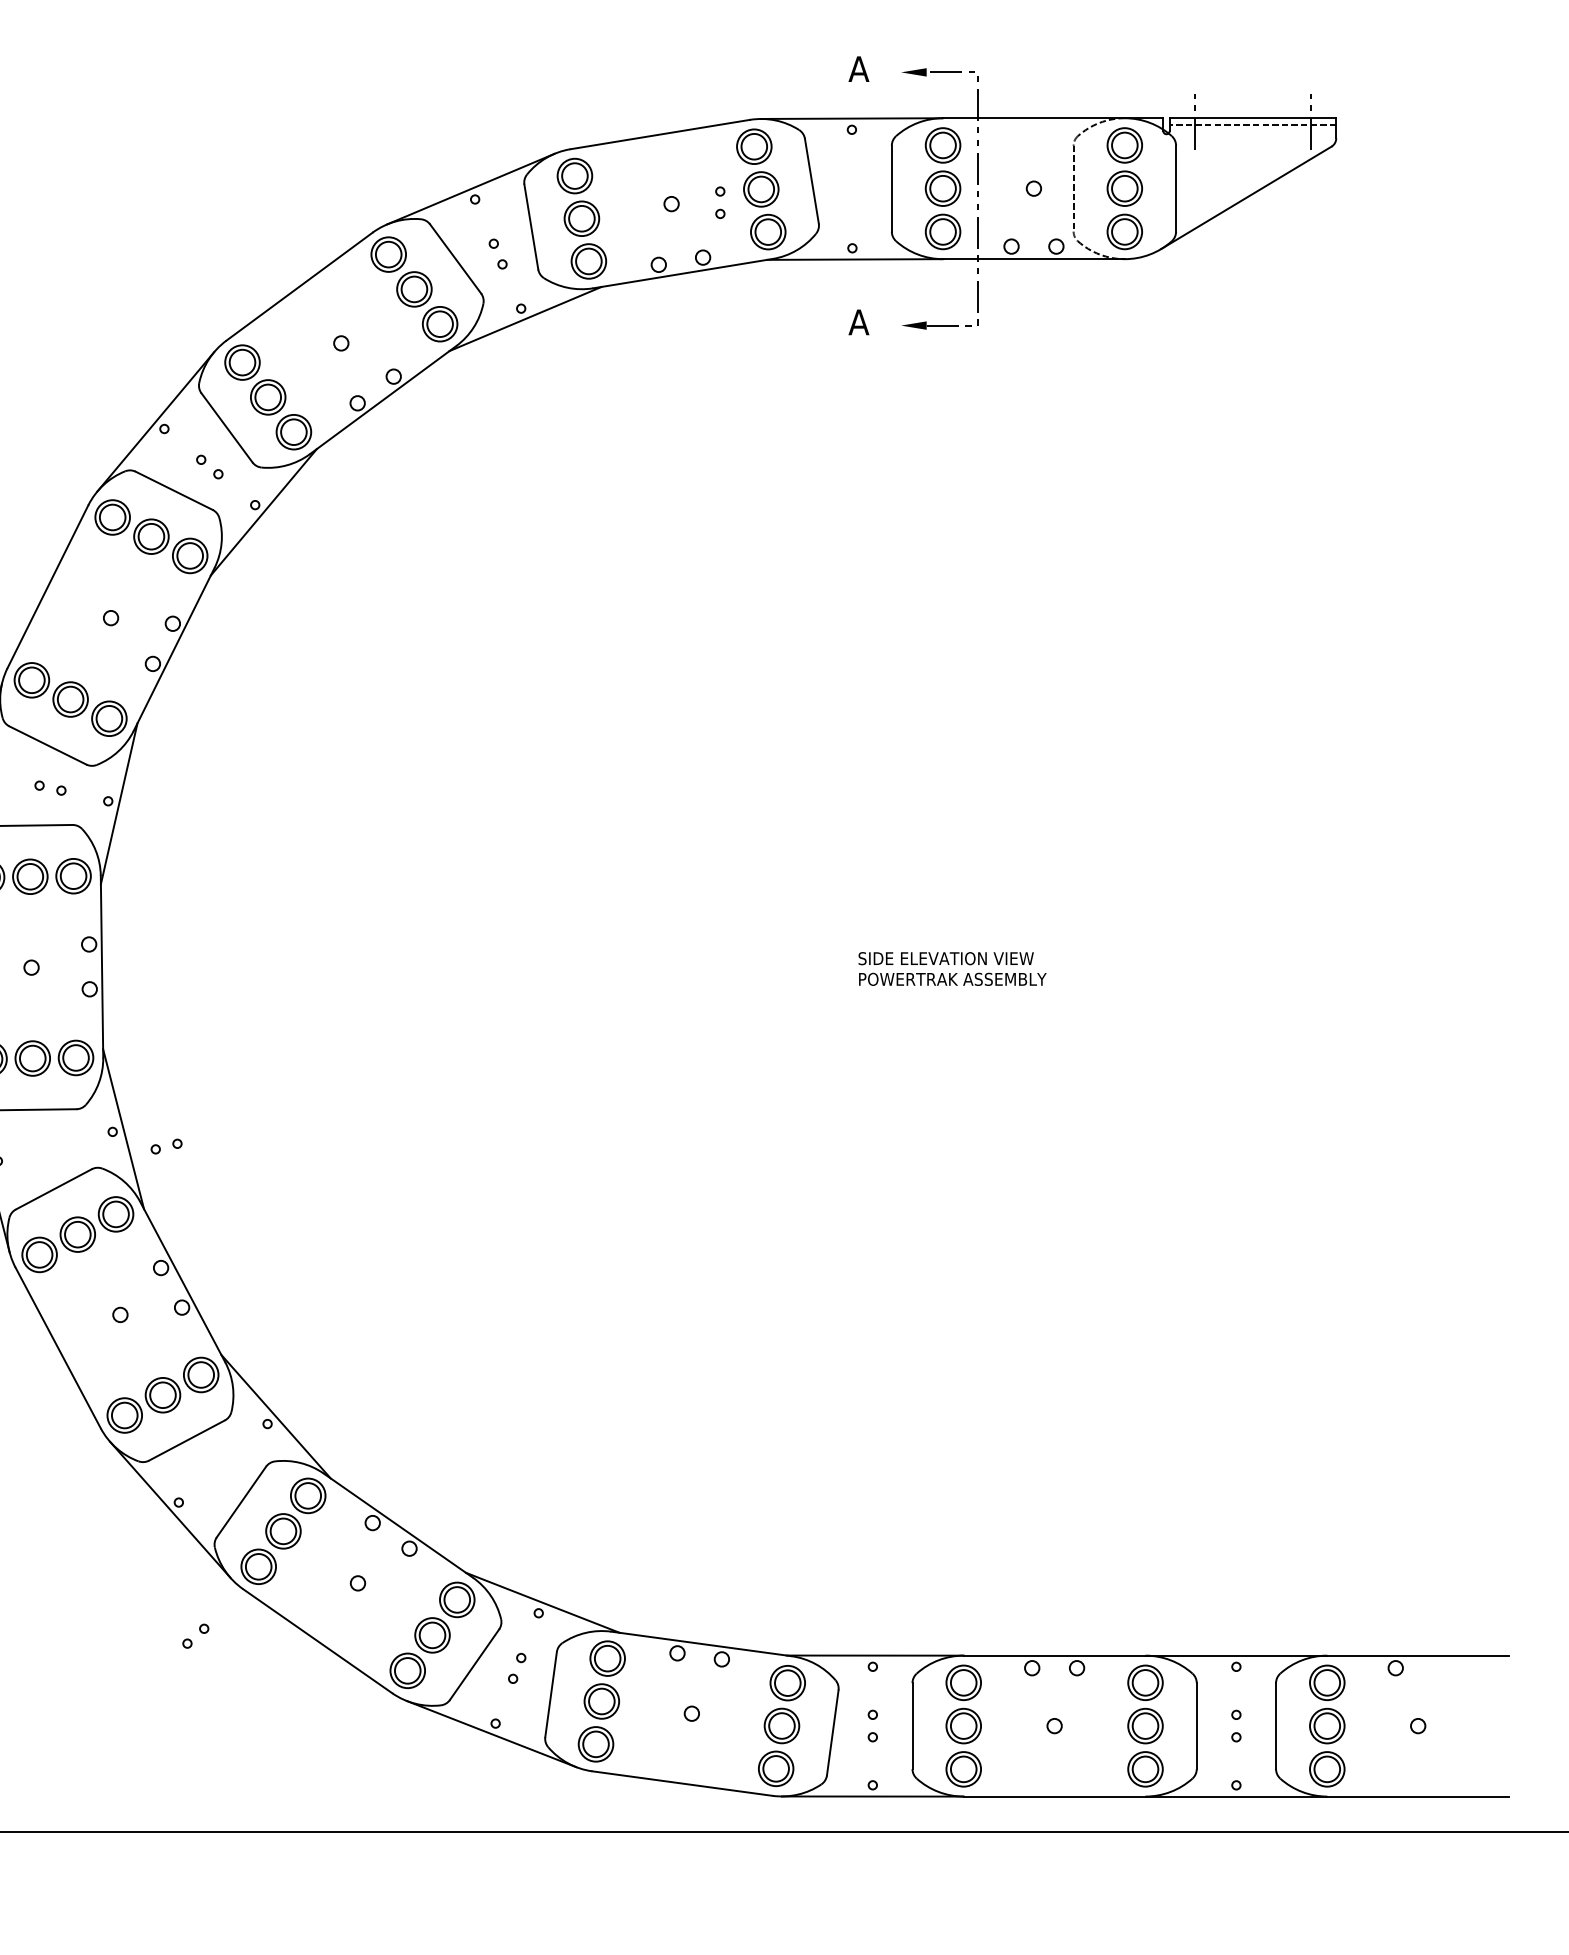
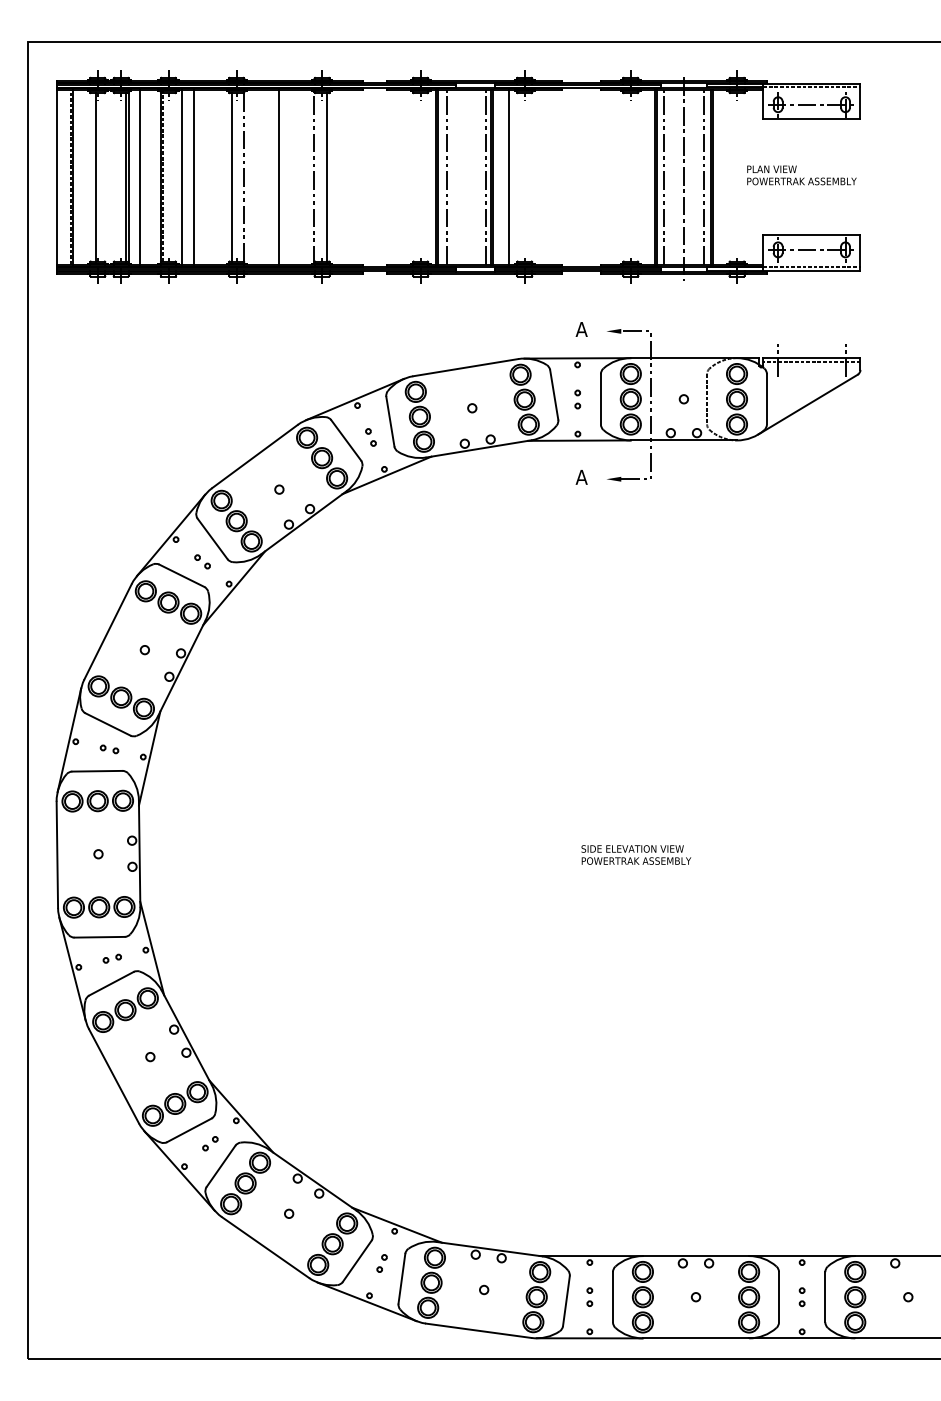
part: (719, 202) -> (577, 399), moved
part: (165, 1146) -> (111, 958), moved
part: (195, 1635) -> (210, 1143), moved

